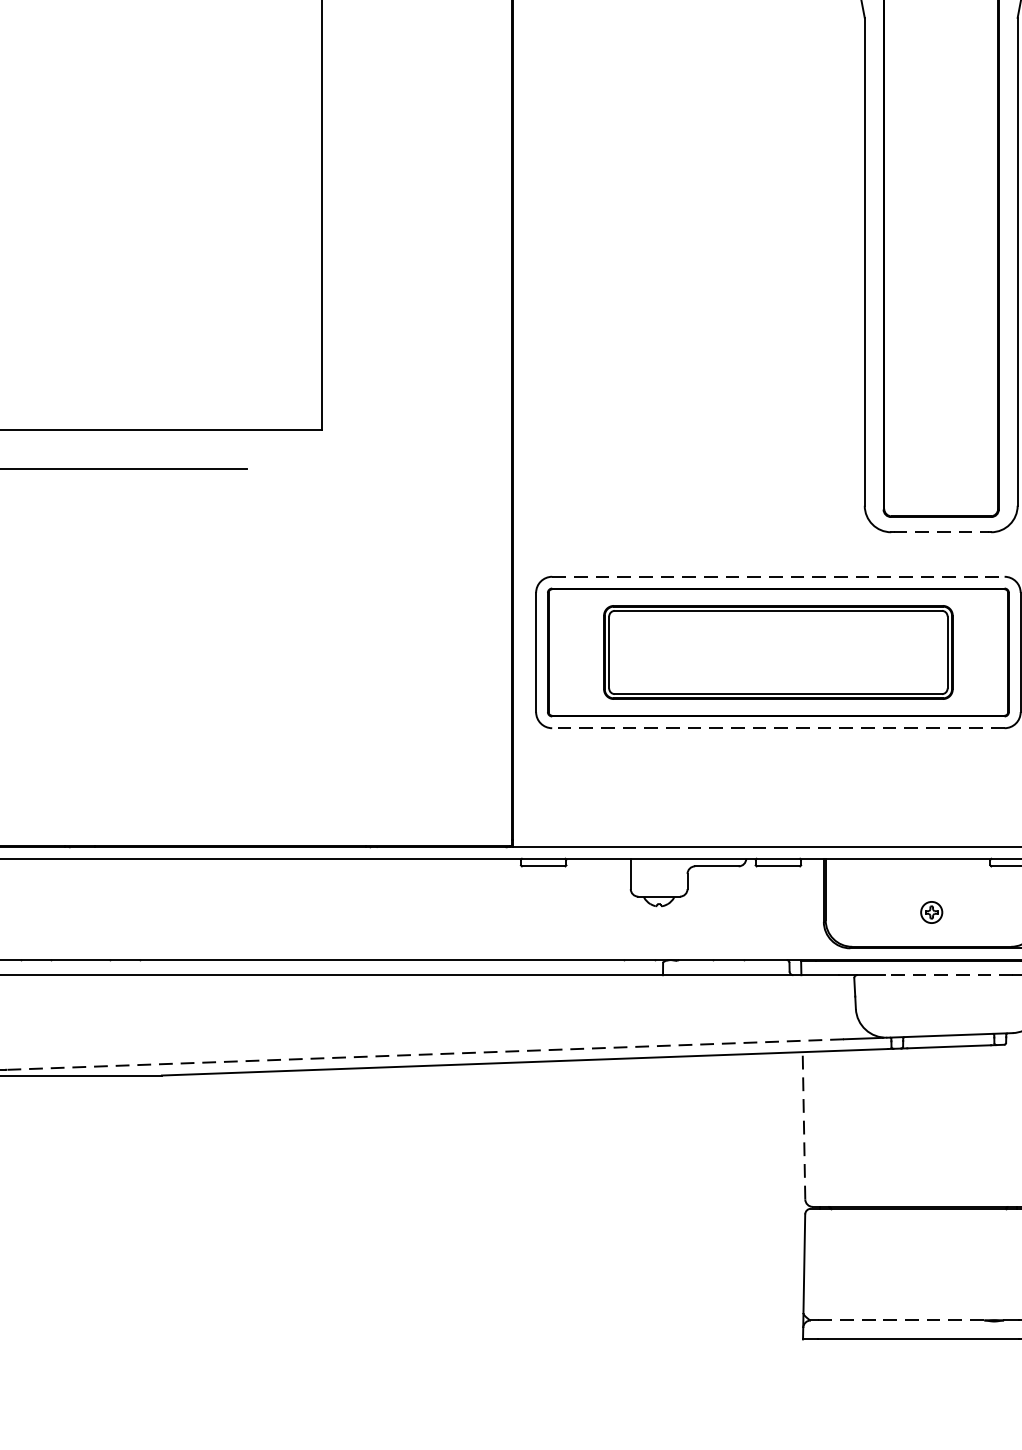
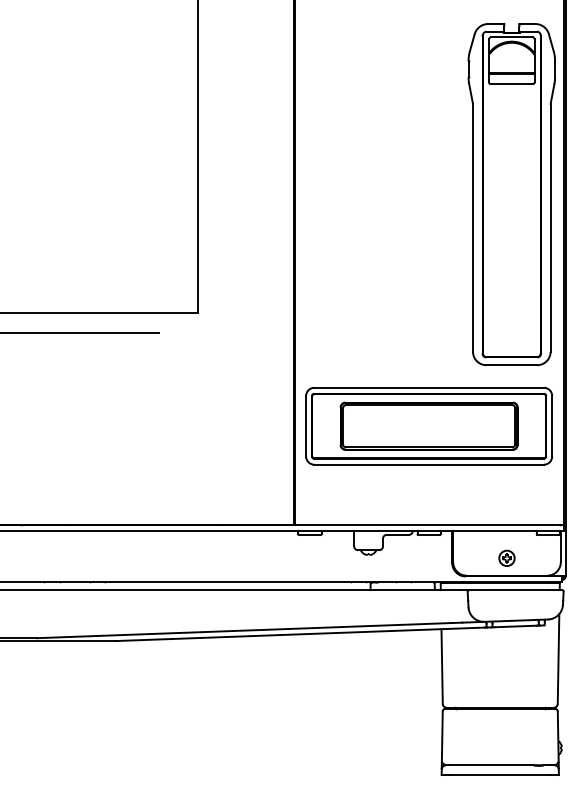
line: (942, 532) -> (512, 365), dashed -> solid
line: (779, 576) -> (429, 387), dashed -> solid
line: (779, 727) -> (429, 464), dashed -> solid
part: (930, 910) -> (506, 557), size x1.43
line: (948, 975) -> (515, 590), dashed -> solid
line: (424, 1054) -> (249, 630), dashed -> solid
line: (804, 1125) -> (442, 666), dashed -> solid
line: (903, 1320) -> (492, 765), dashed -> solid

